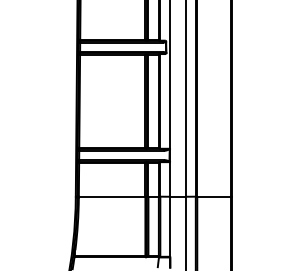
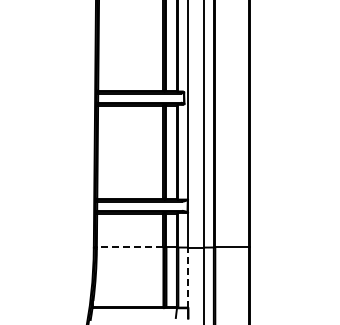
line: (111, 196) -> (129, 247), solid -> dashed
line: (170, 226) -> (188, 277), solid -> dashed

